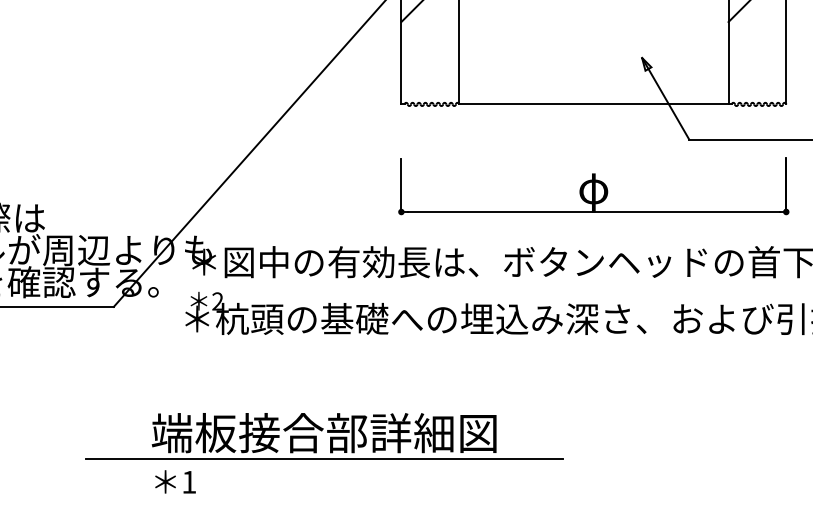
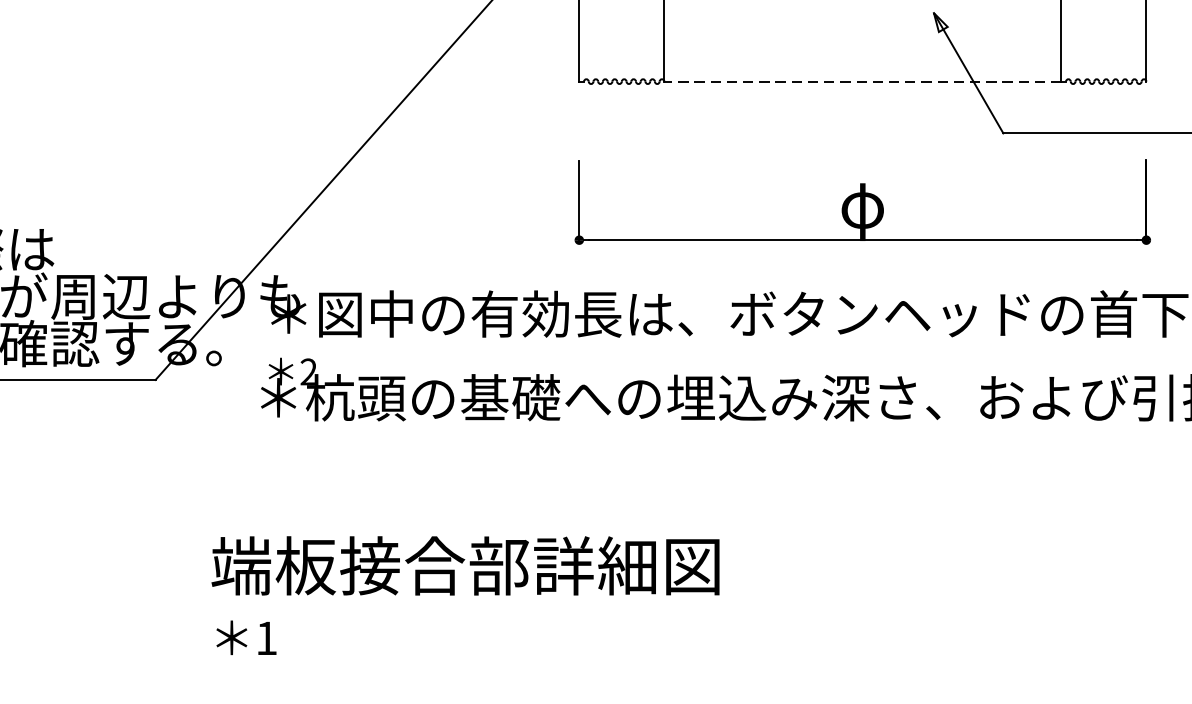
line: (593, 104) -> (862, 81), solid -> dashed
line: (323, 459) -> (464, 604), removed

